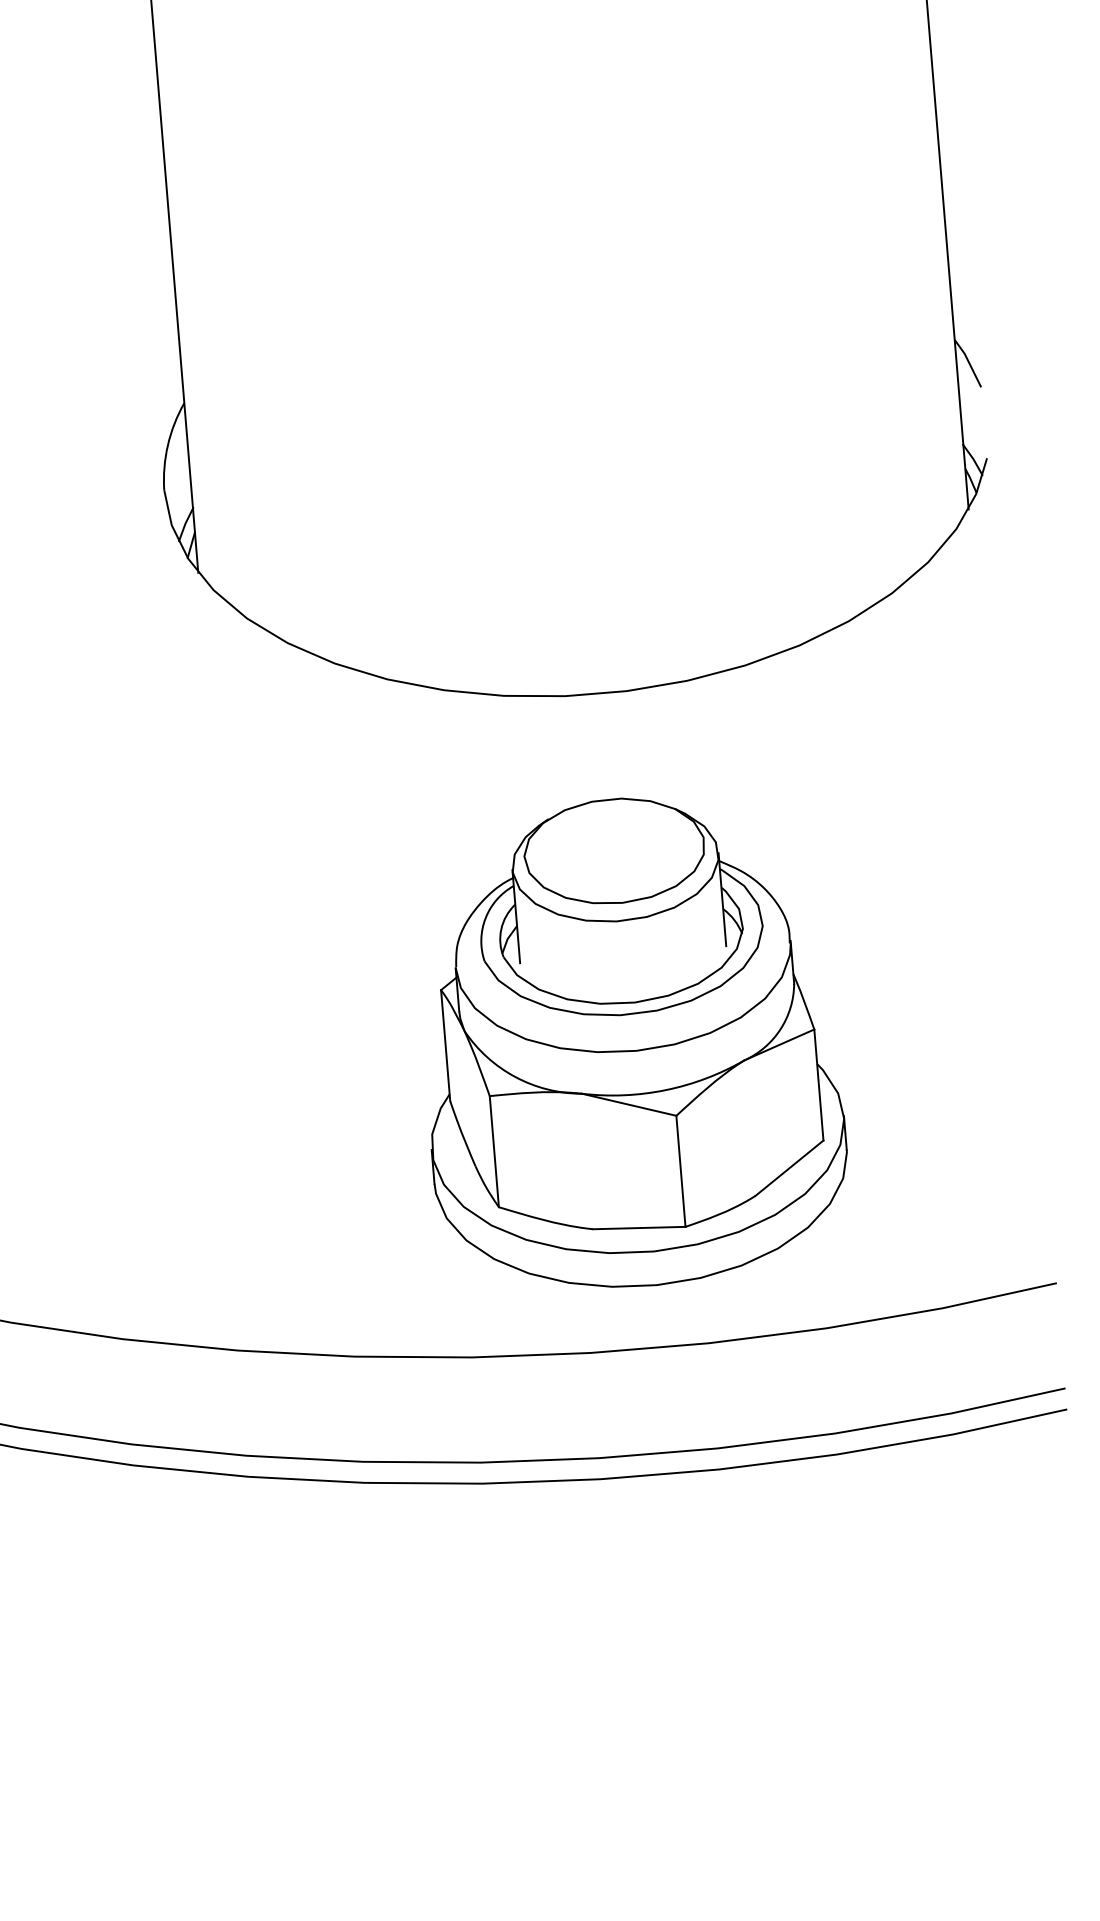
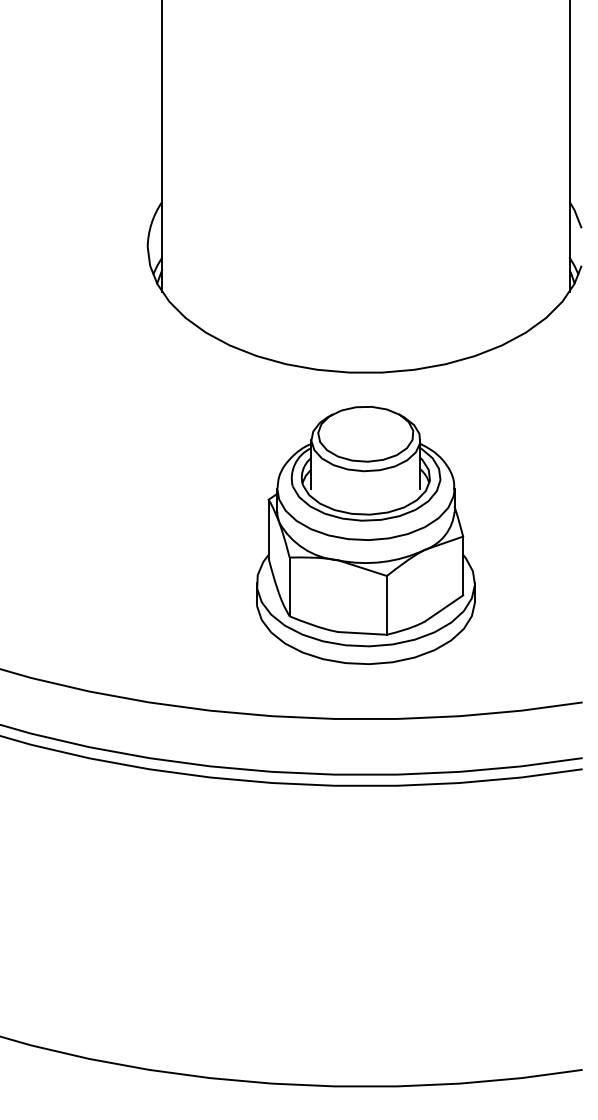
part: (629, 1042) -> (365, 535), moved

